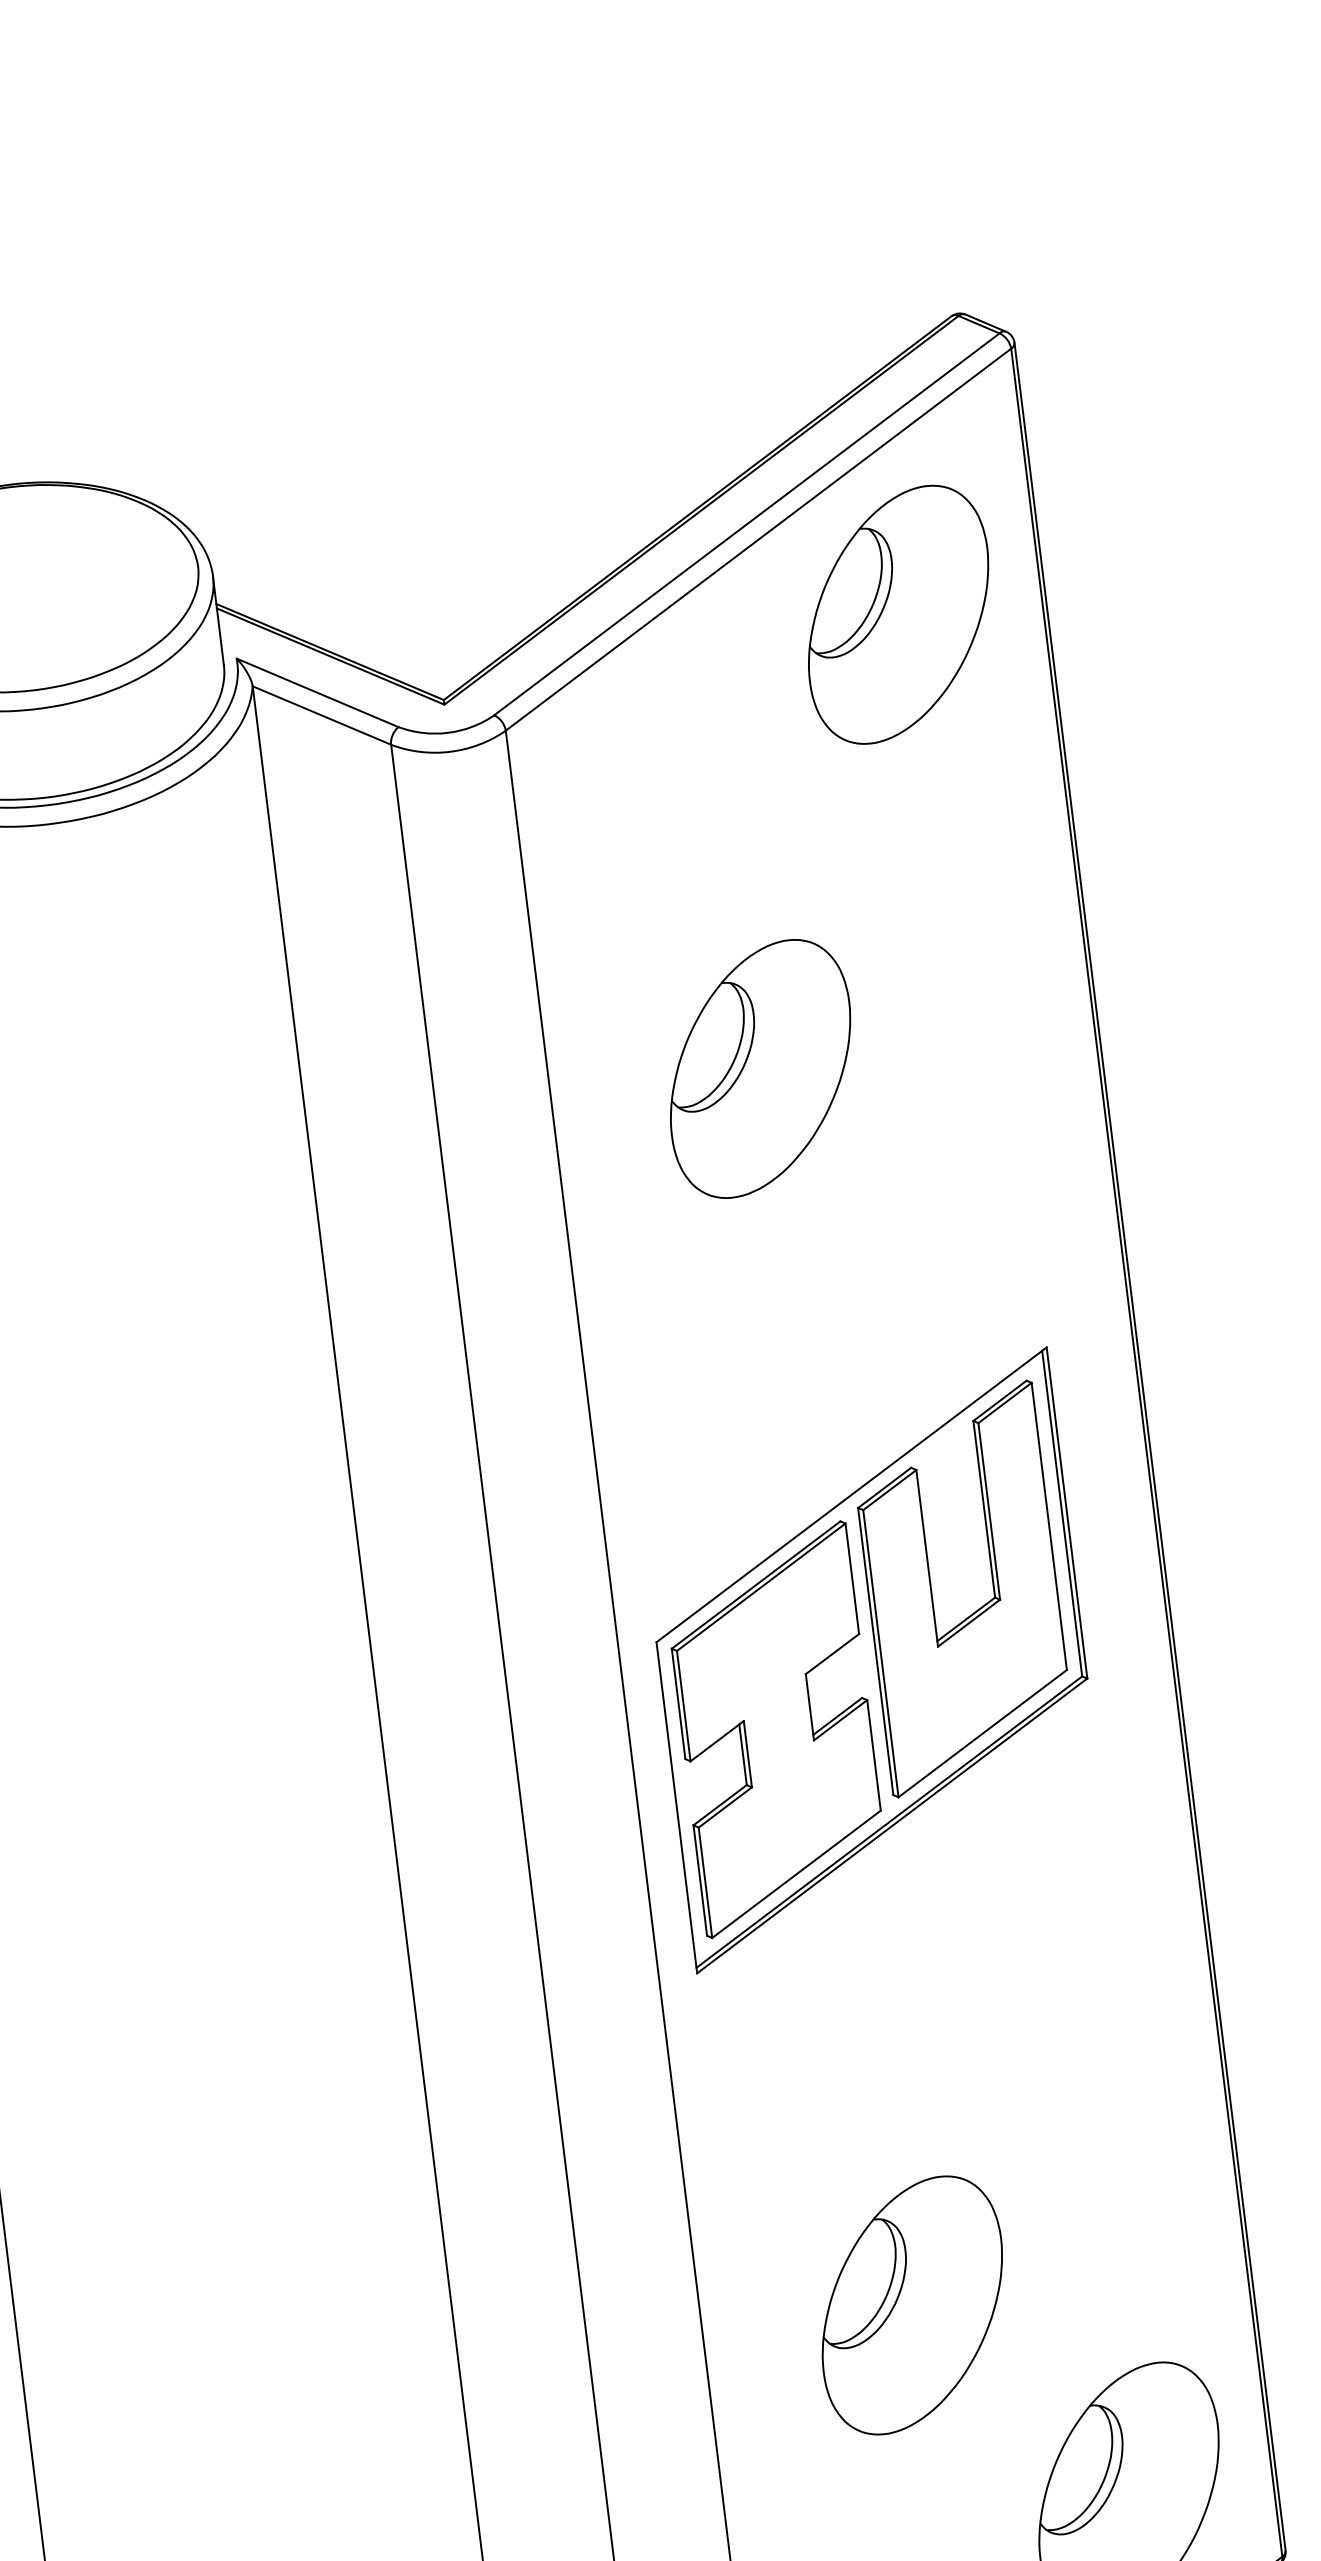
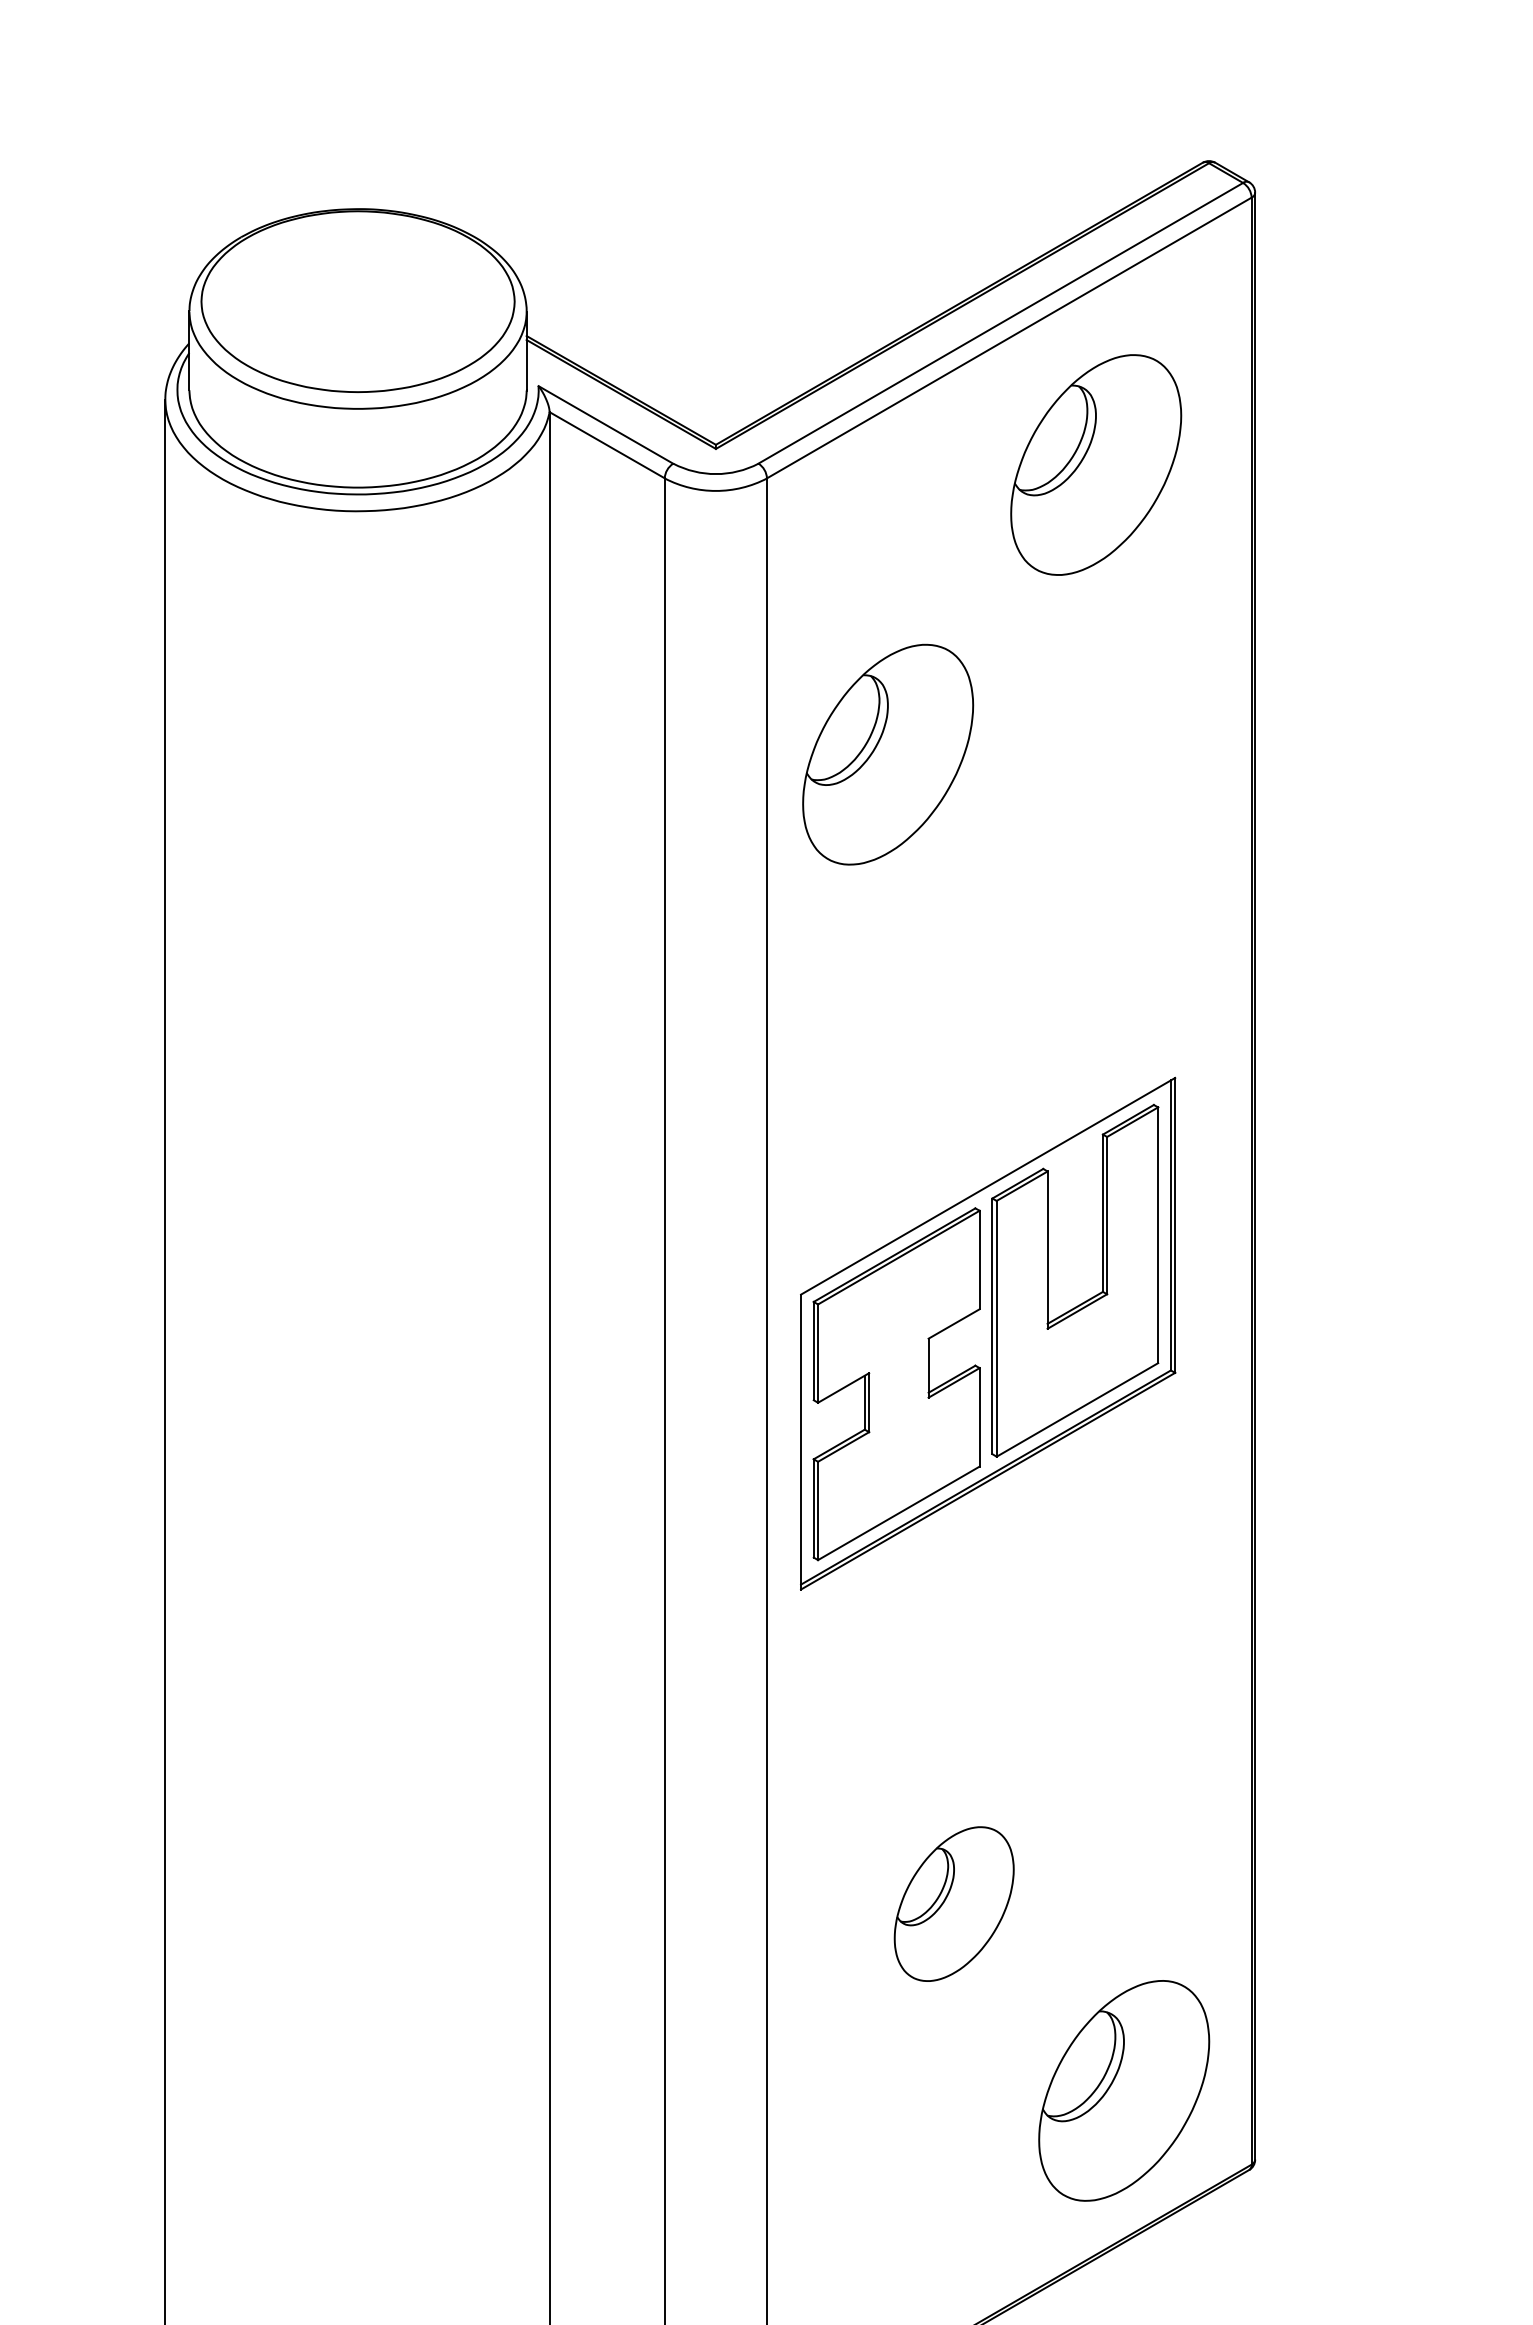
part: (898, 614) -> (1096, 464), moved
part: (760, 1068) -> (888, 754), moved
part: (912, 2304) -> (954, 1903), size x0.7

